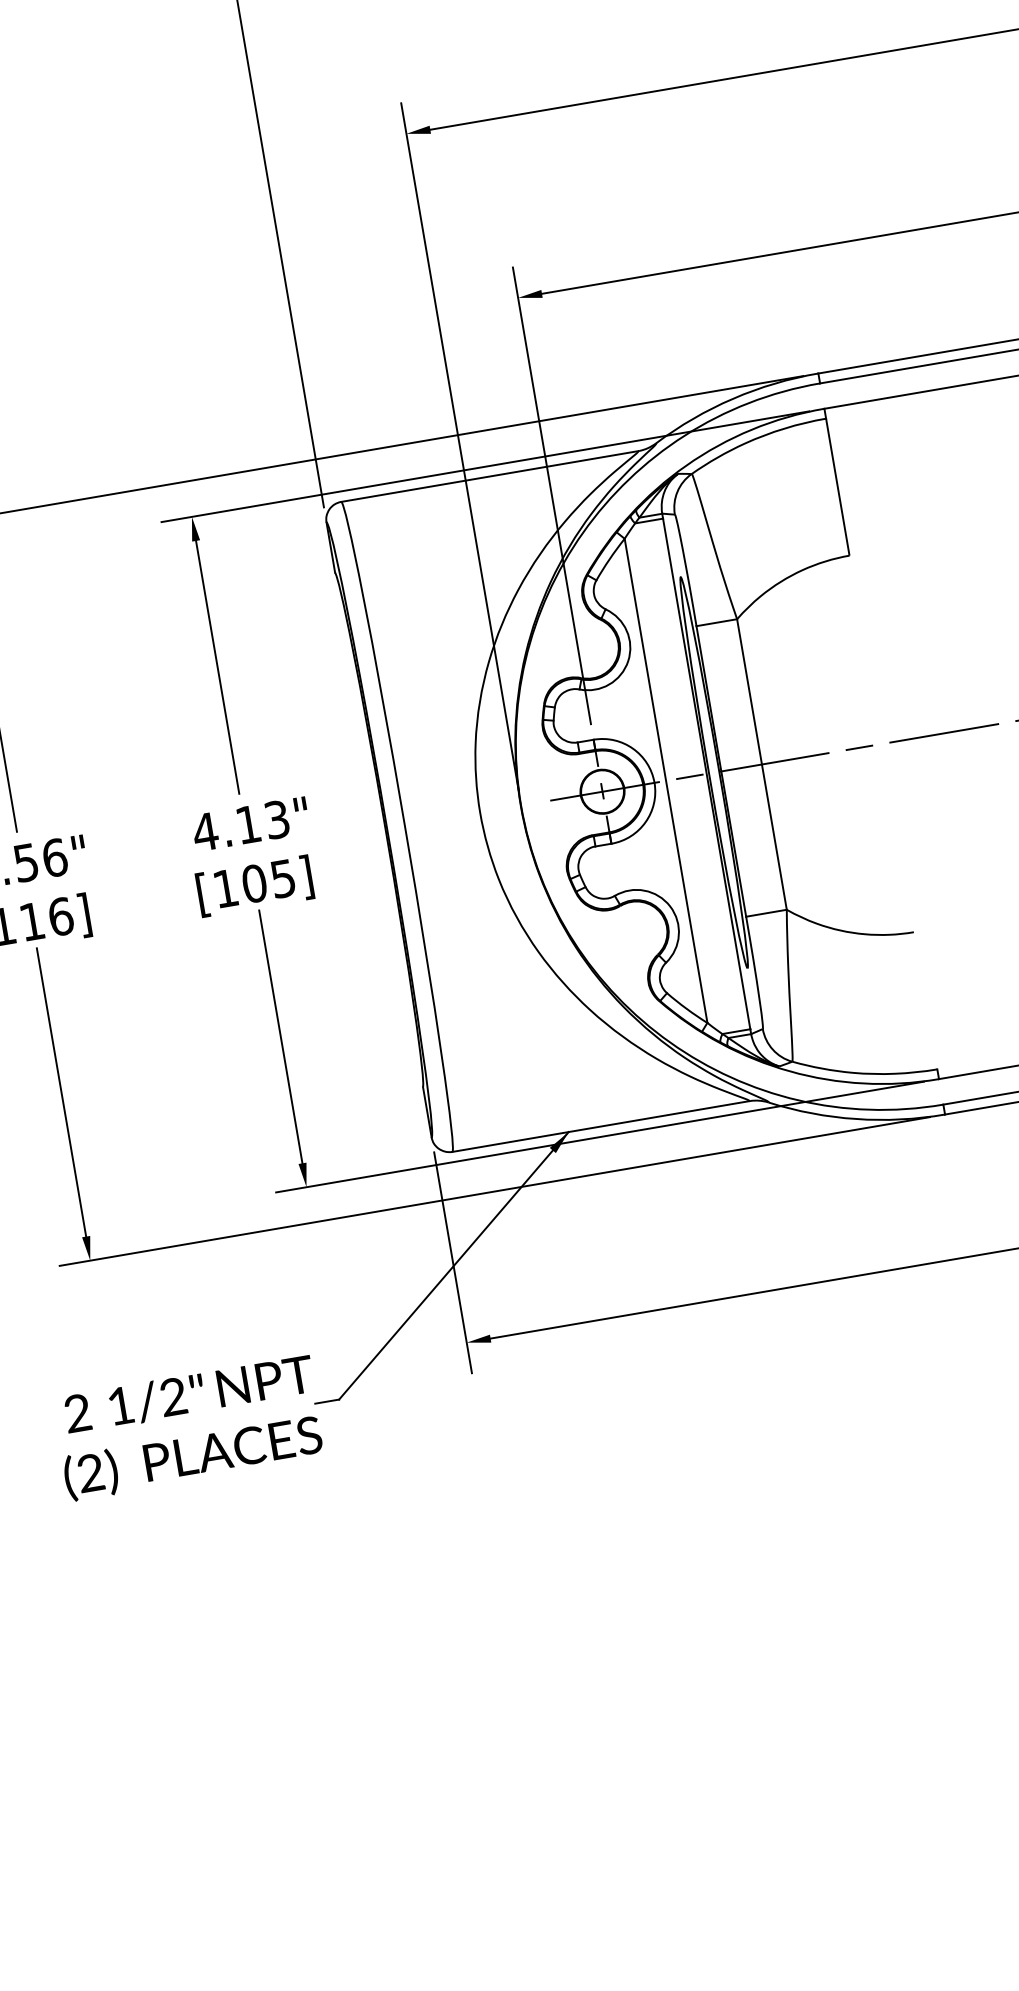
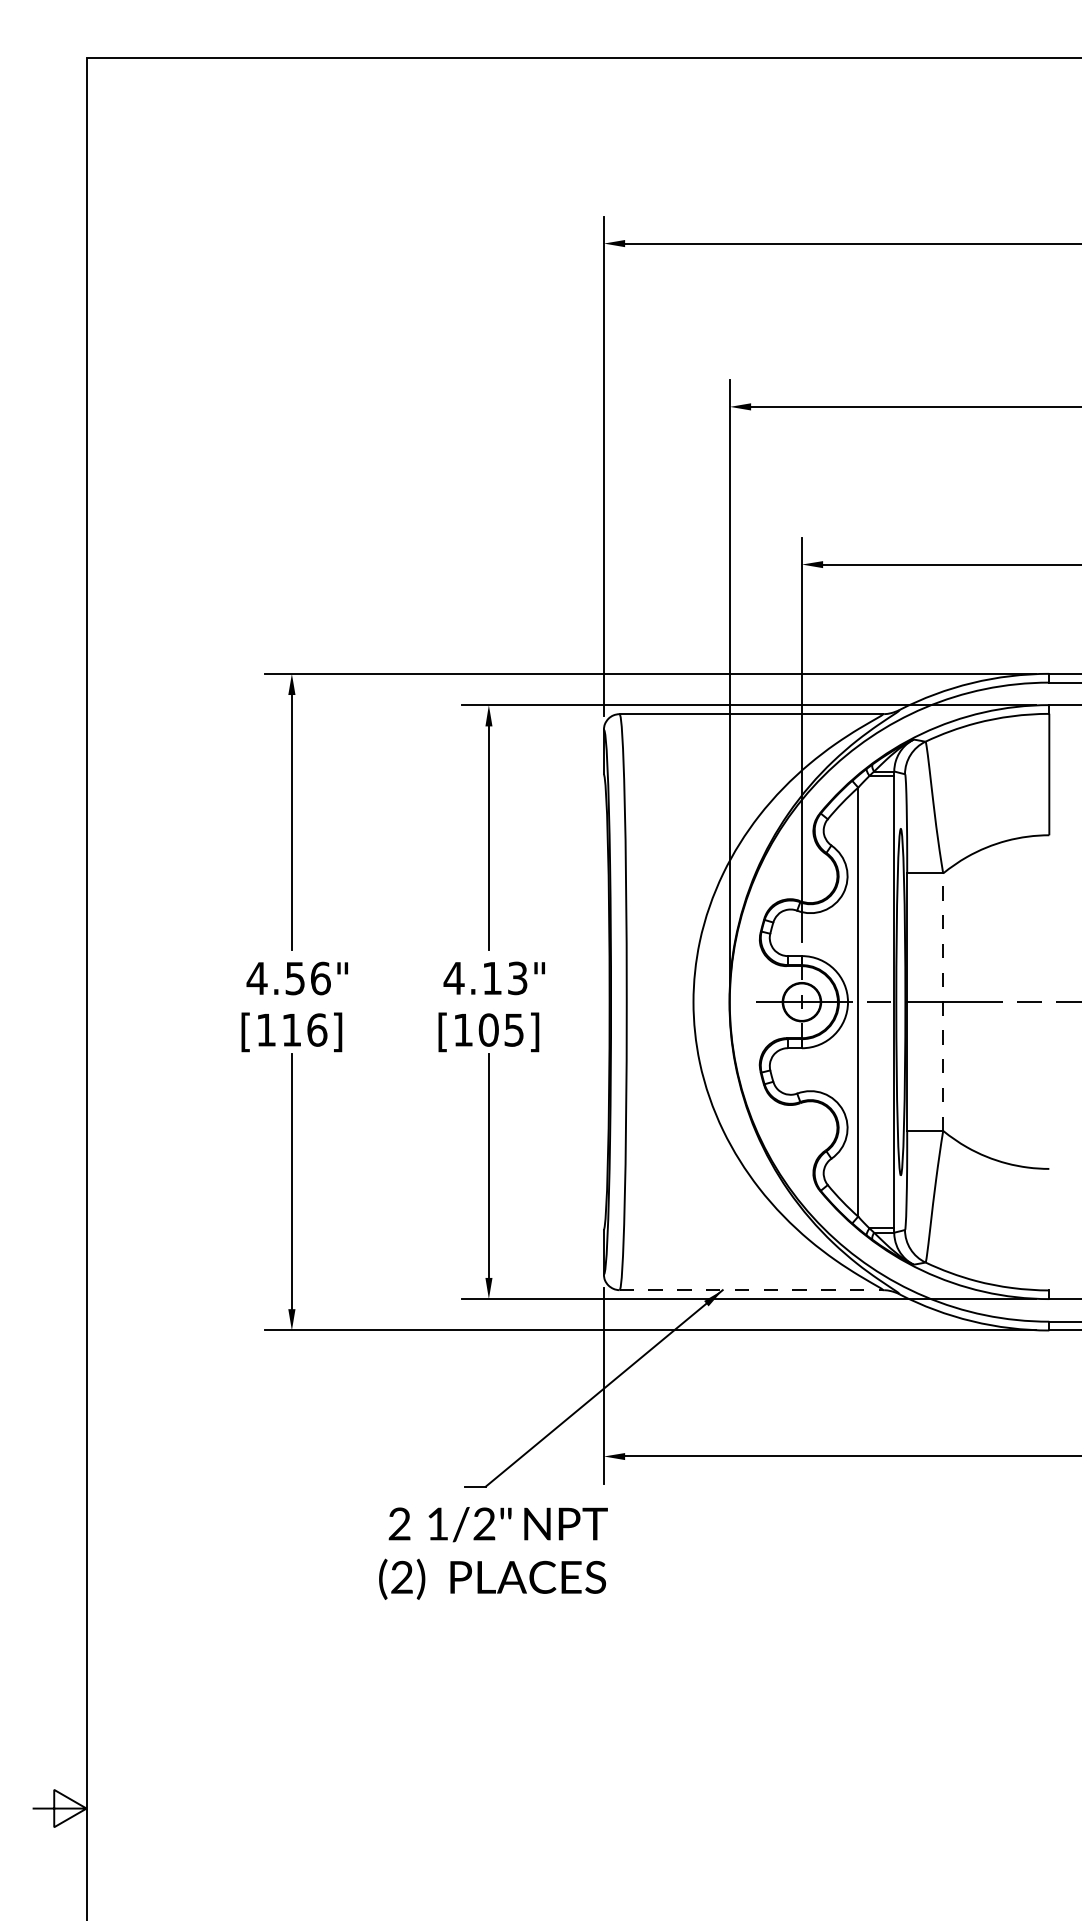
line: (762, 764) -> (943, 1002), solid -> dashed
line: (601, 1126) -> (751, 1290), solid -> dashed
text: (189, 1428) -> (493, 1553), moved

